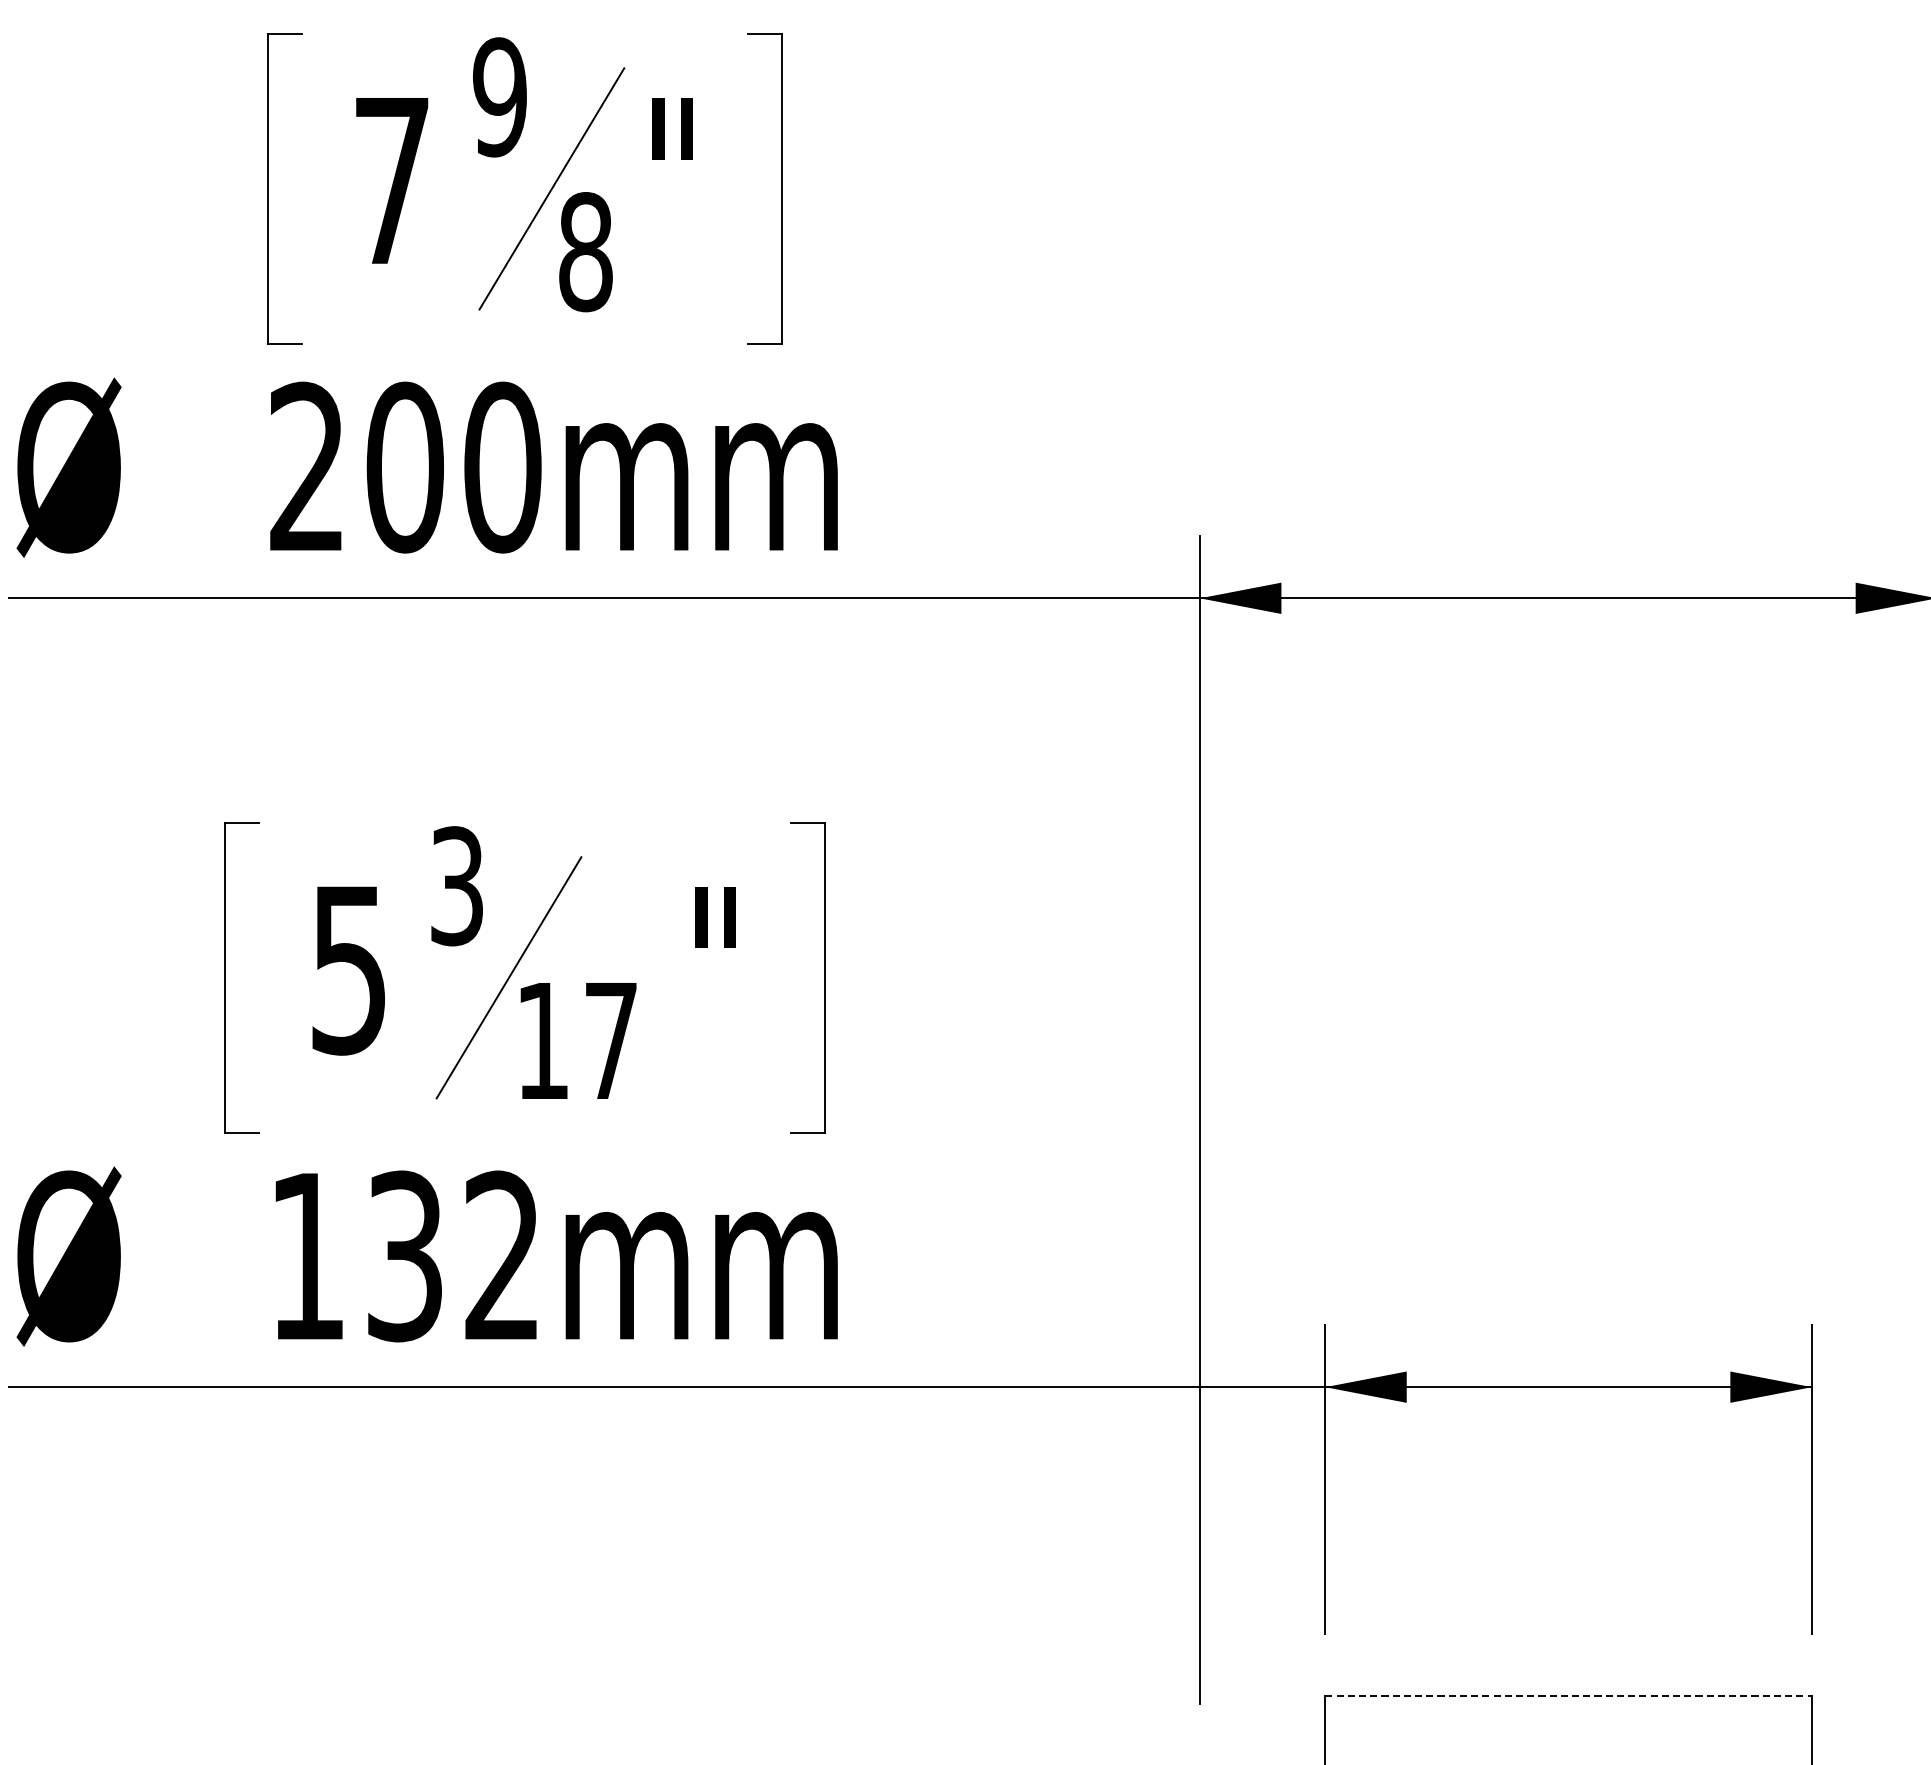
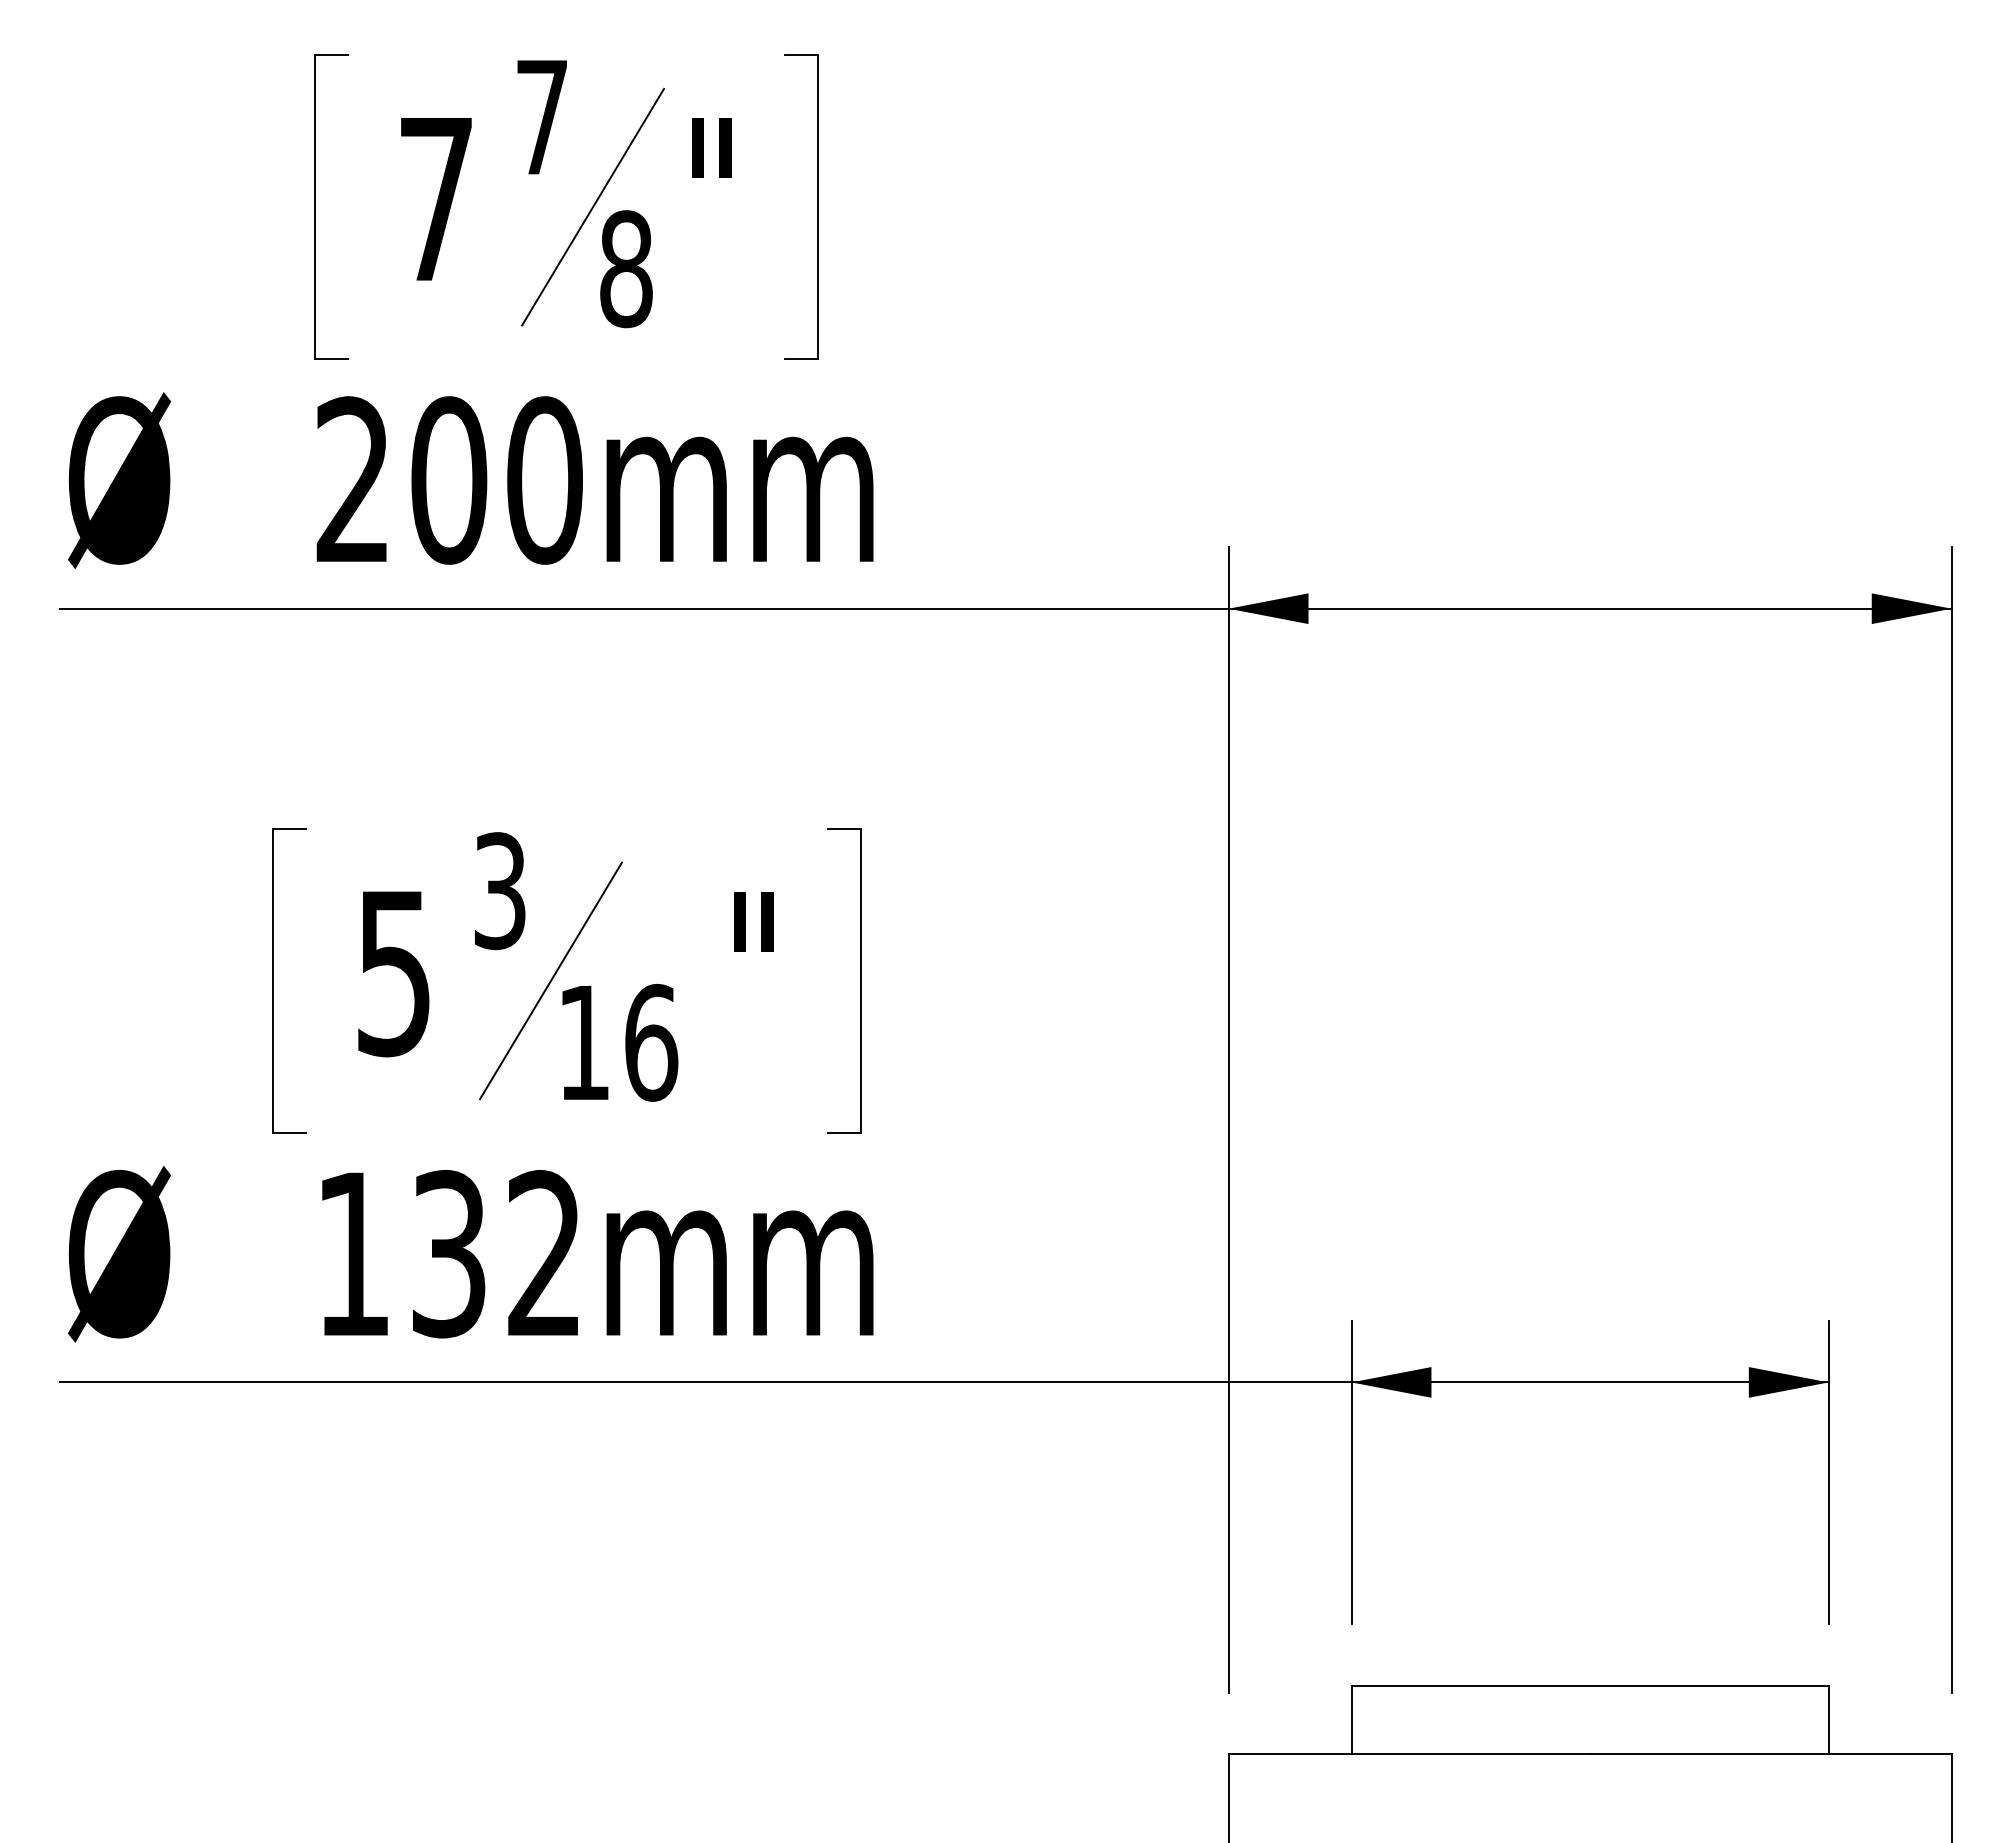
text: (499, 97) -> (541, 117), 9 -> 7
text: (611, 1040) -> (651, 1042), 17 -> 16
line: (1568, 1696) -> (1590, 1685), dashed -> solid

